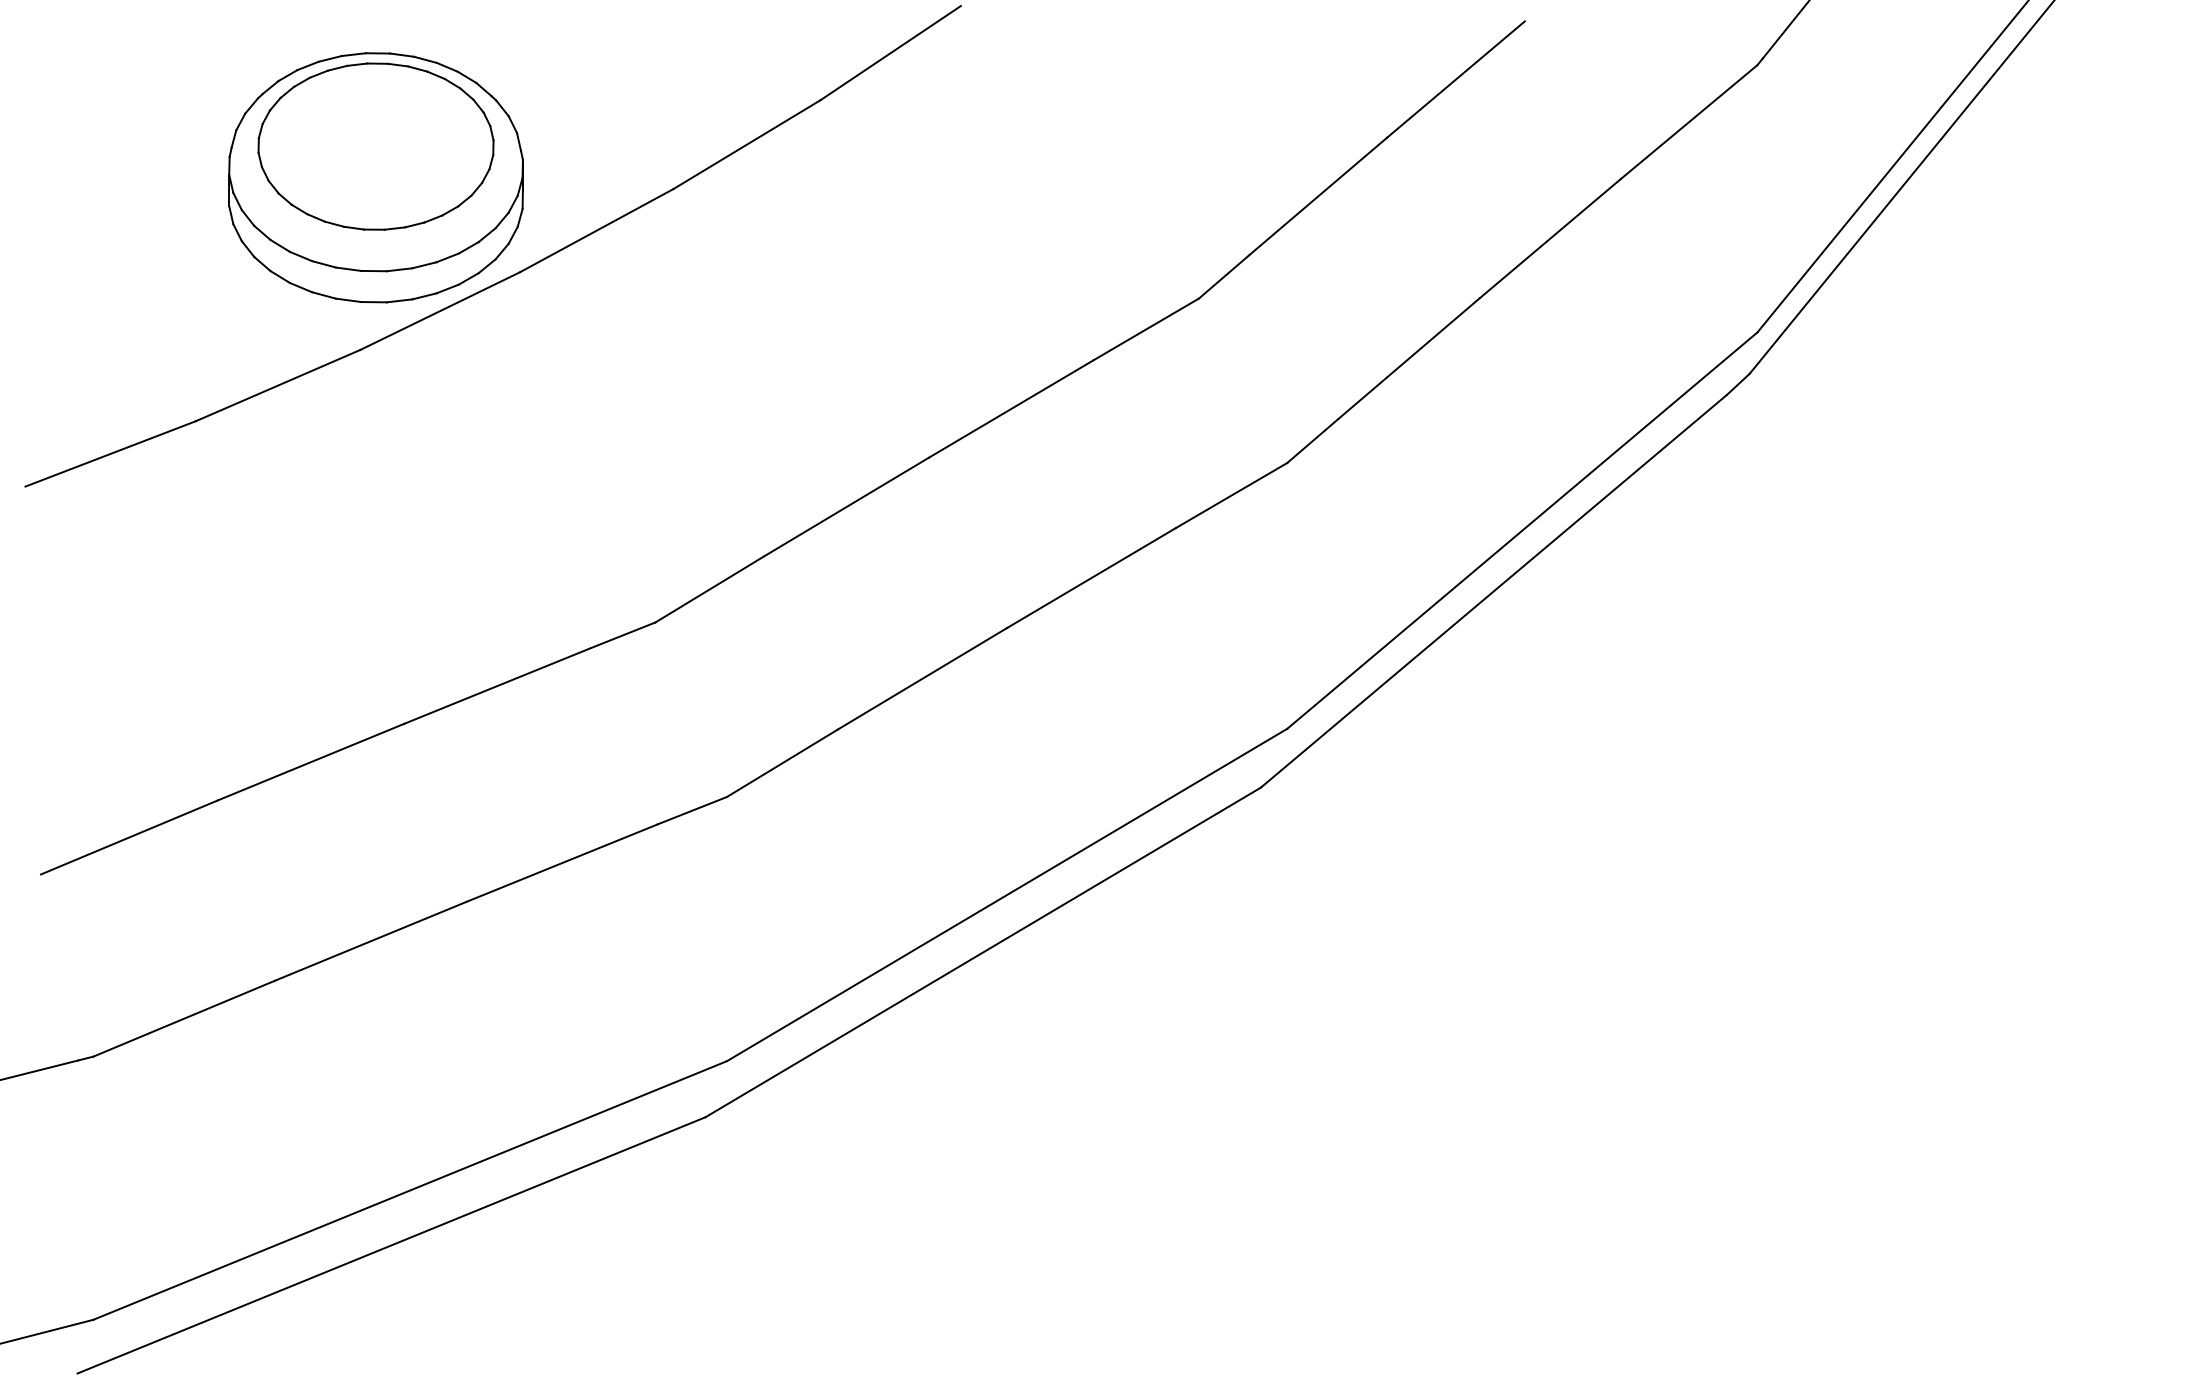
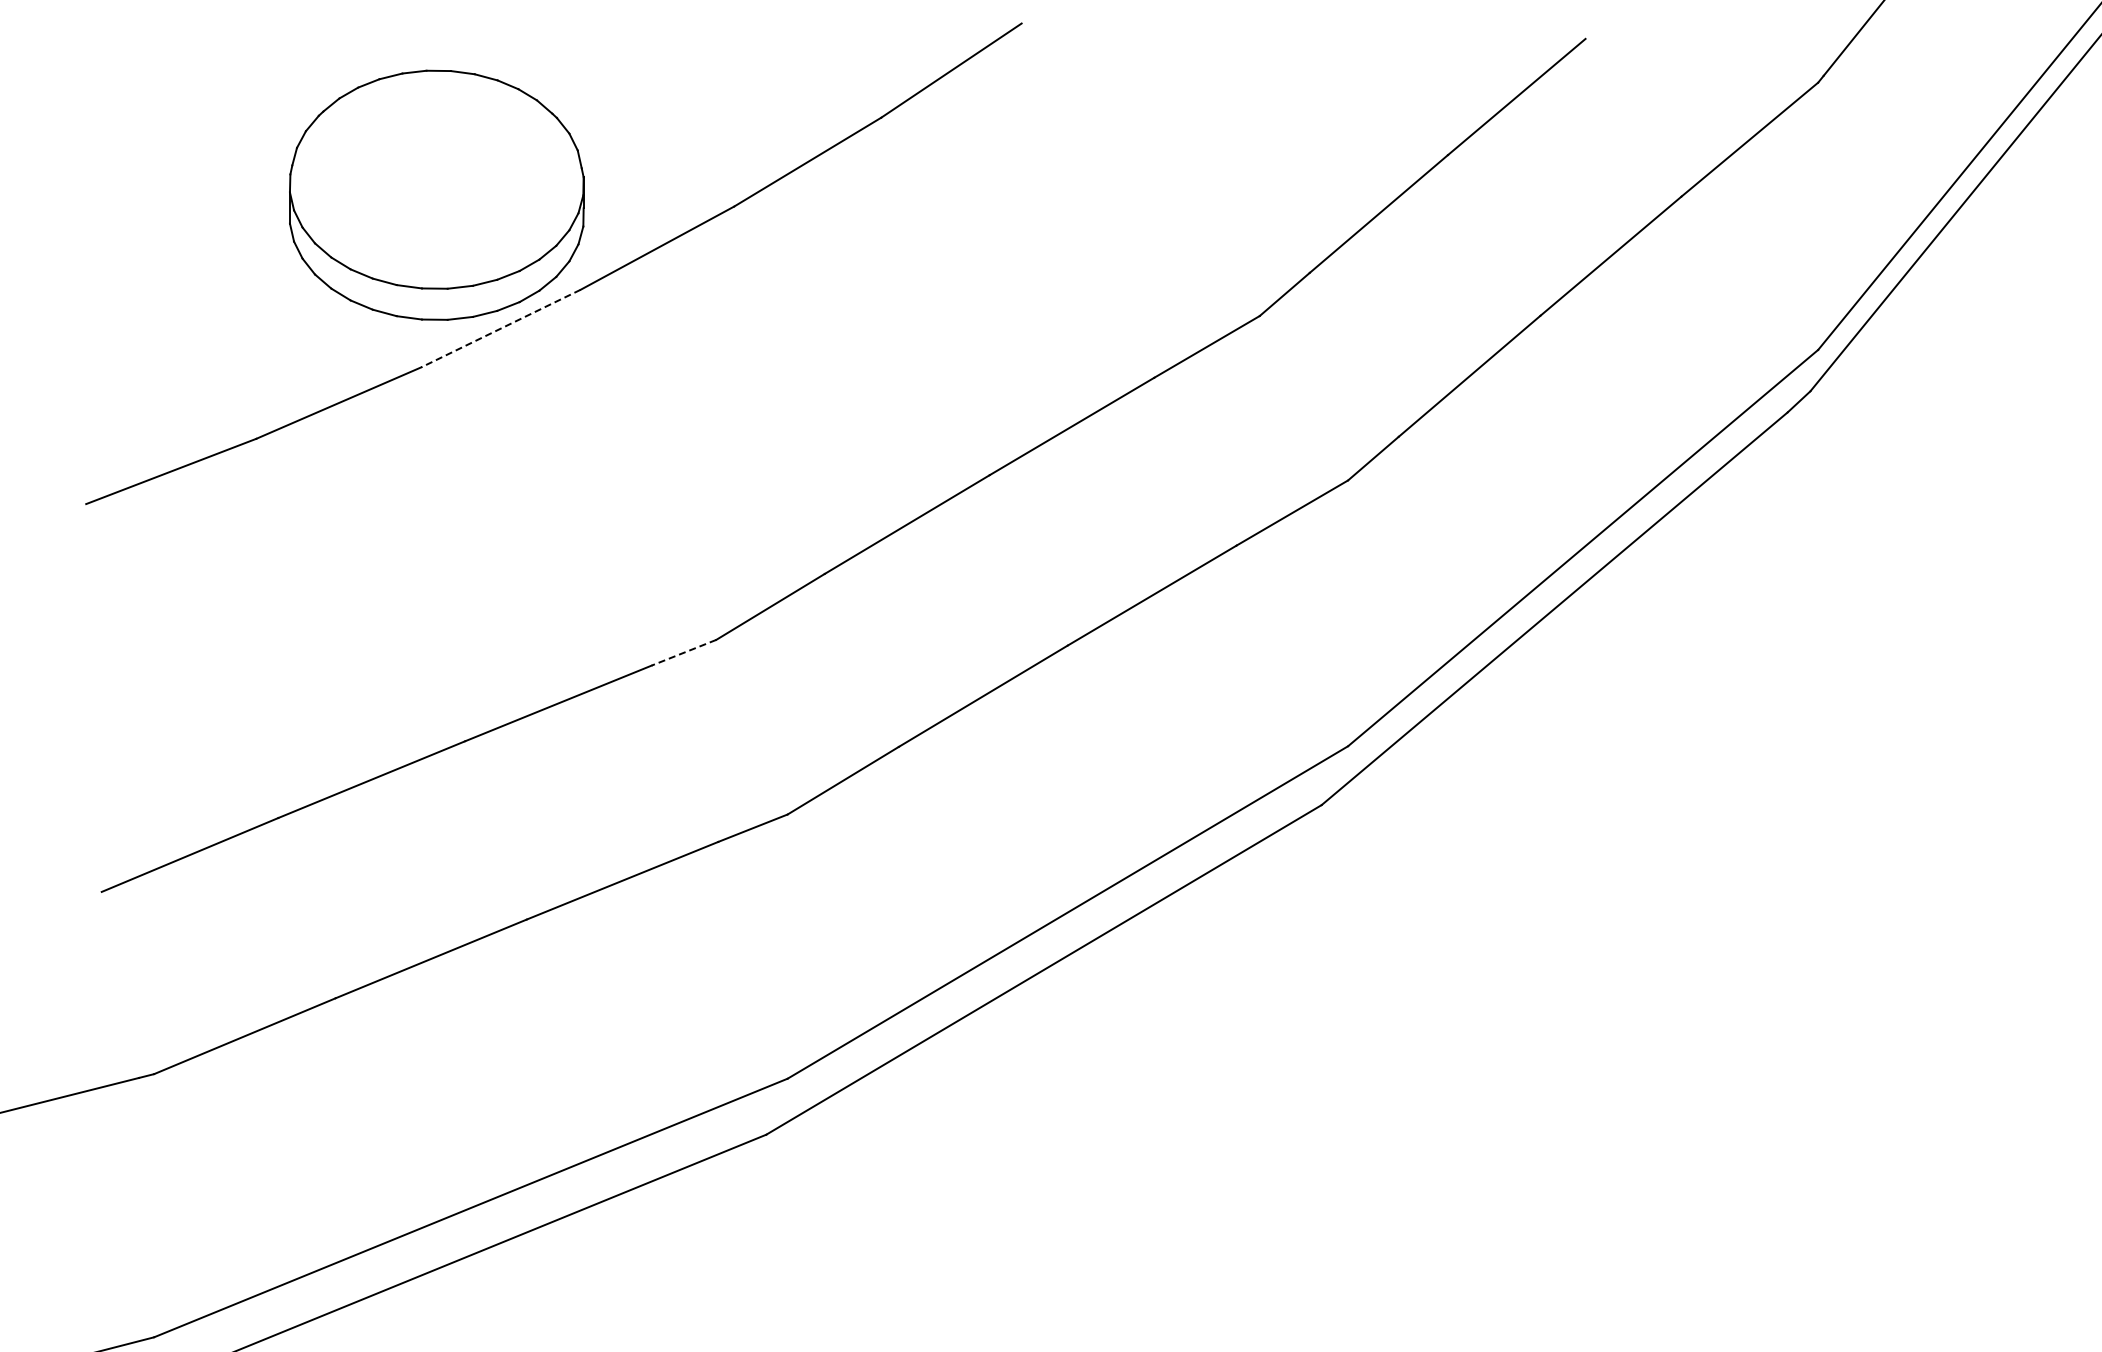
part: (375, 146) -> (436, 164), removed
line: (440, 311) -> (501, 329), solid -> dashed
line: (623, 635) -> (684, 653), solid -> dashed

